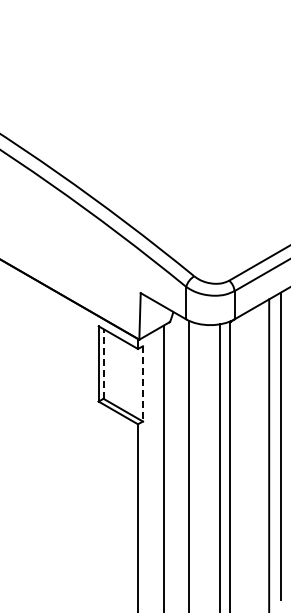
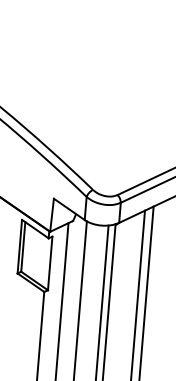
line: (103, 363) -> (23, 246), dashed -> solid
line: (142, 383) -> (49, 263), dashed -> solid

